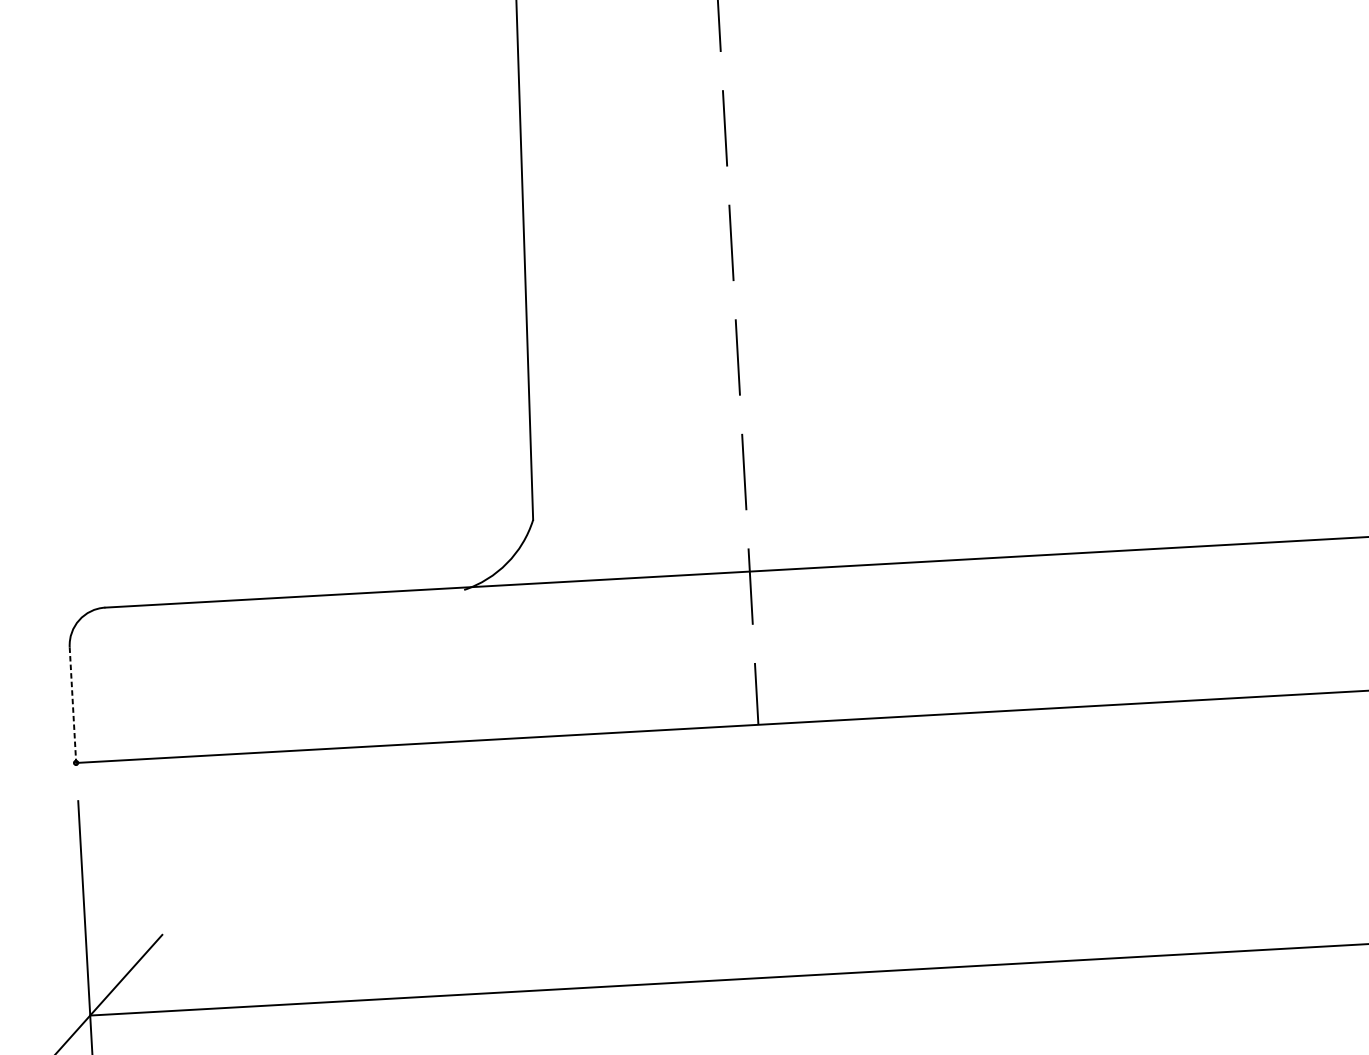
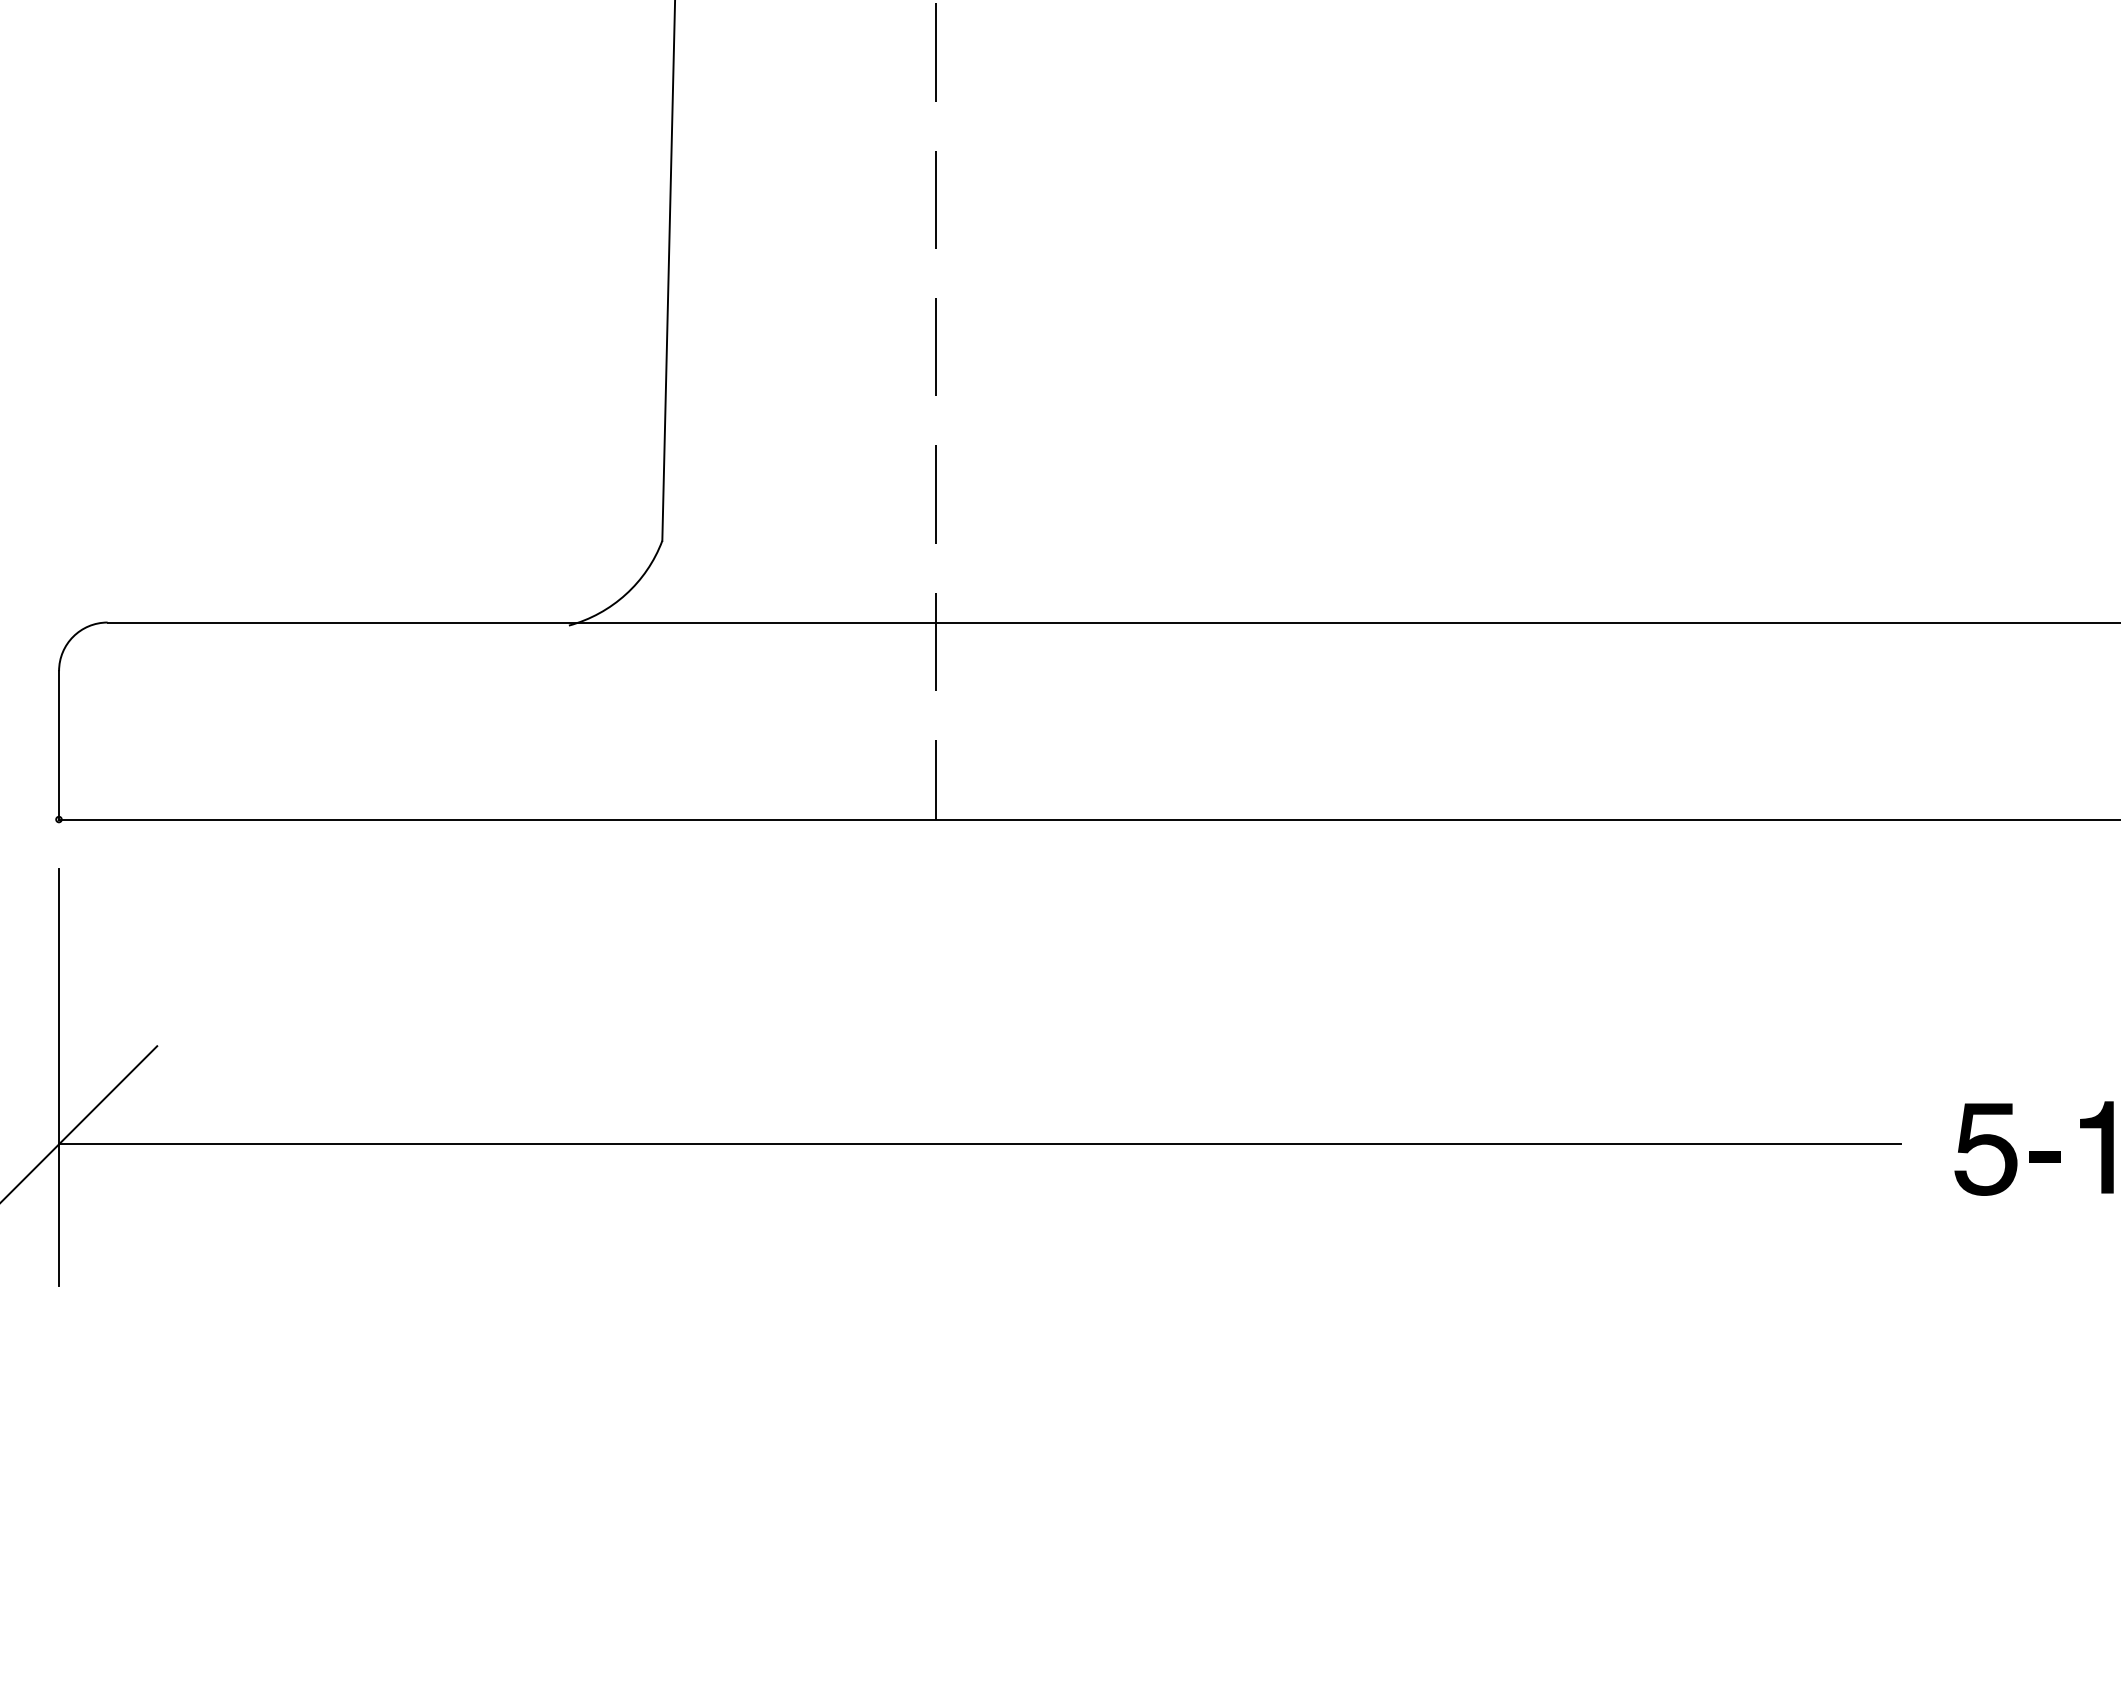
line: (73, 705) -> (59, 745), dashed -> solid

